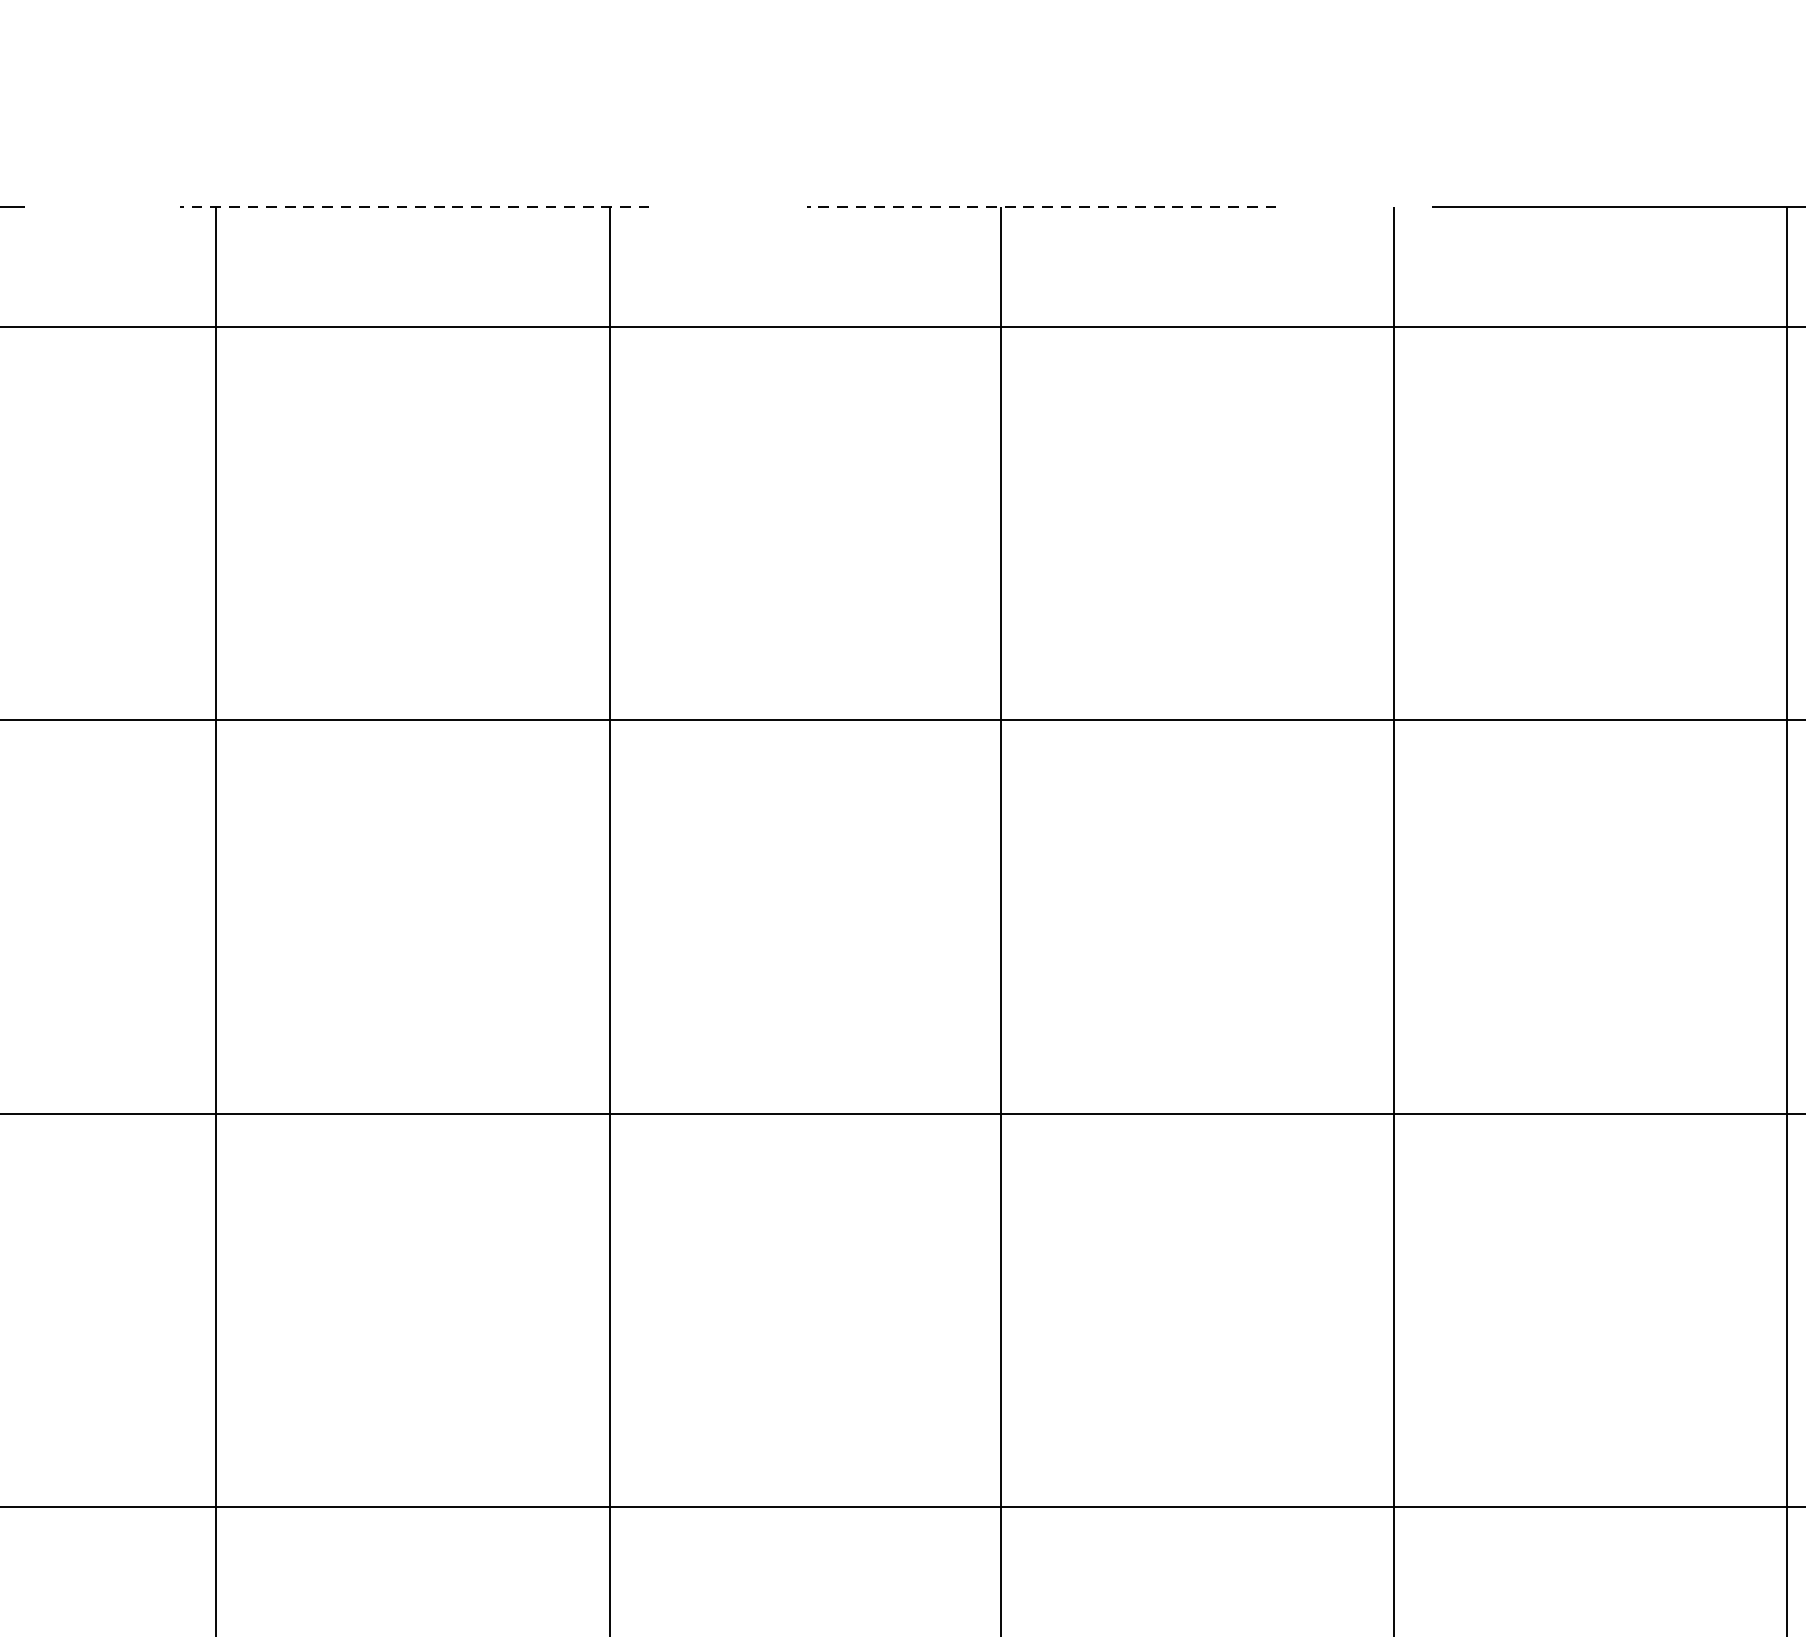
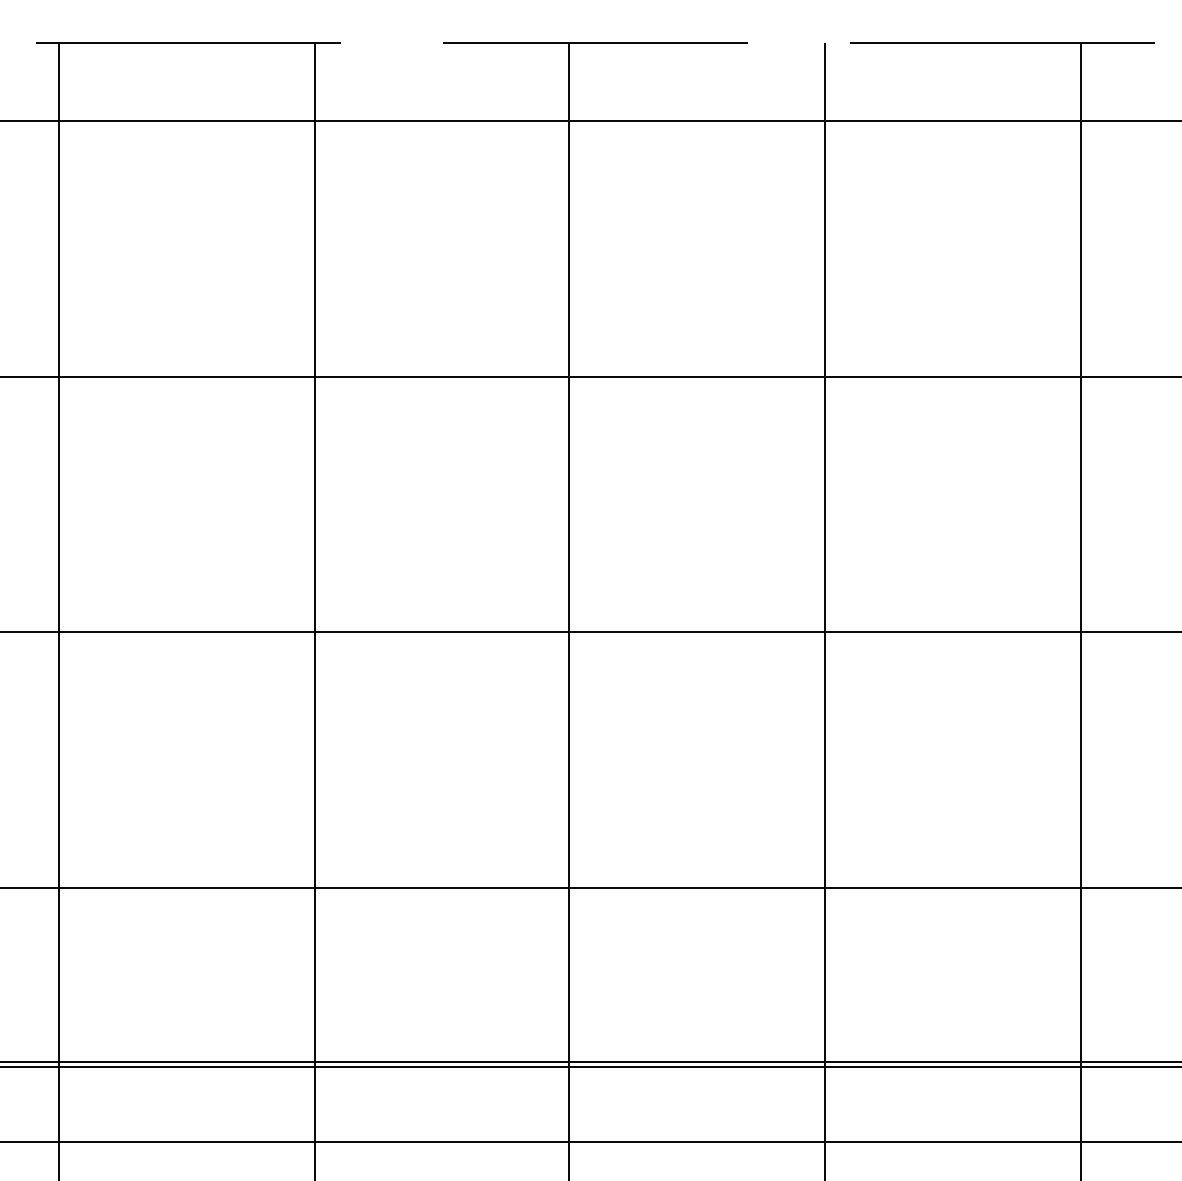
line: (413, 208) -> (187, 43), dashed -> solid
line: (1041, 208) -> (595, 43), dashed -> solid

